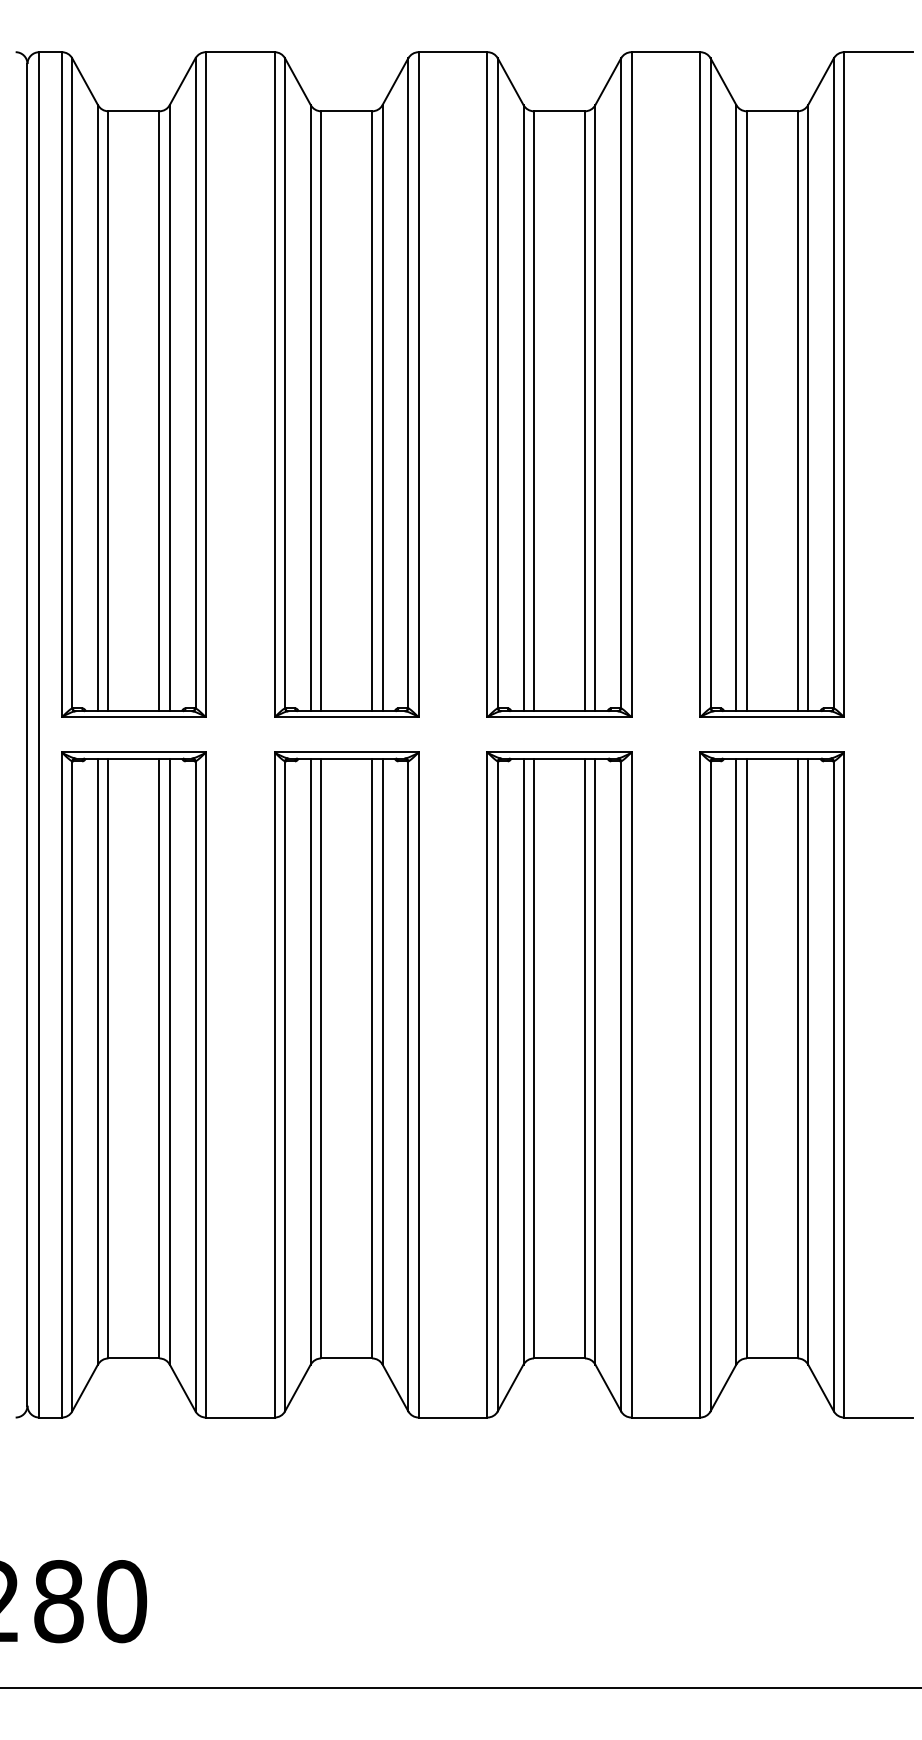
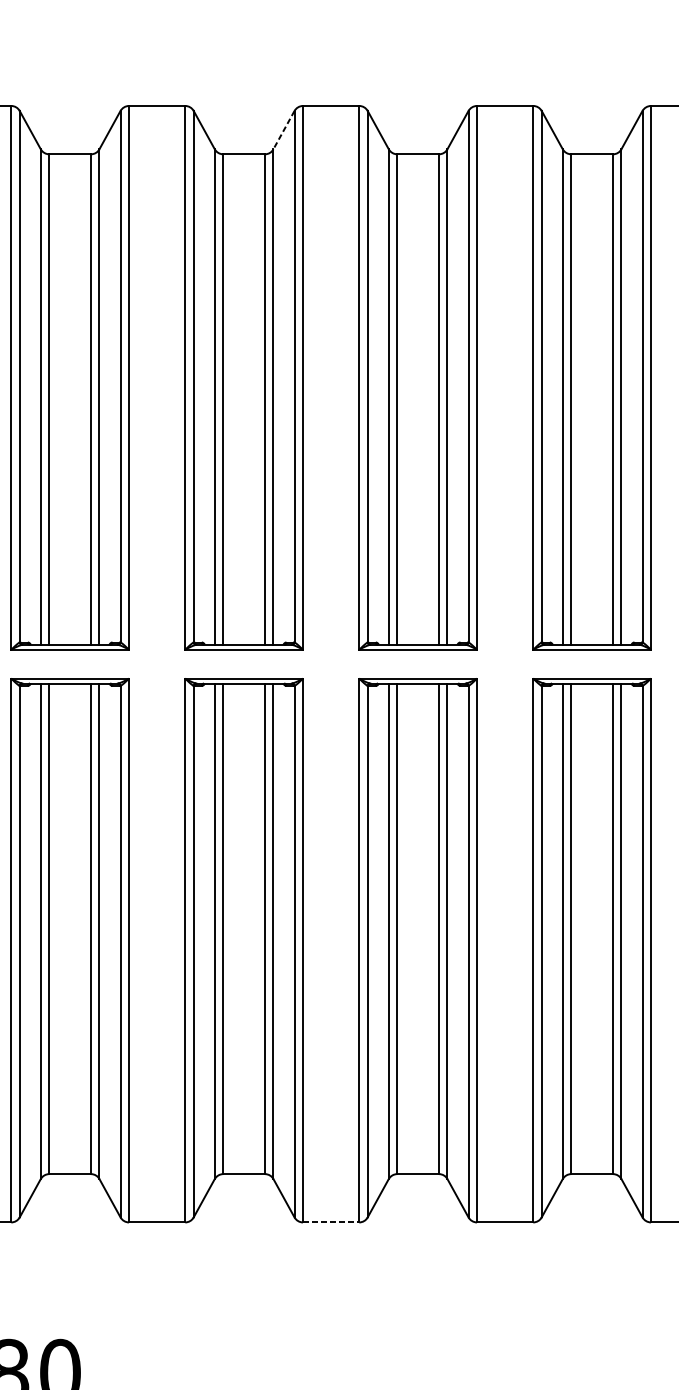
line: (395, 81) -> (284, 129), solid -> dashed
line: (453, 1417) -> (331, 1222), solid -> dashed

